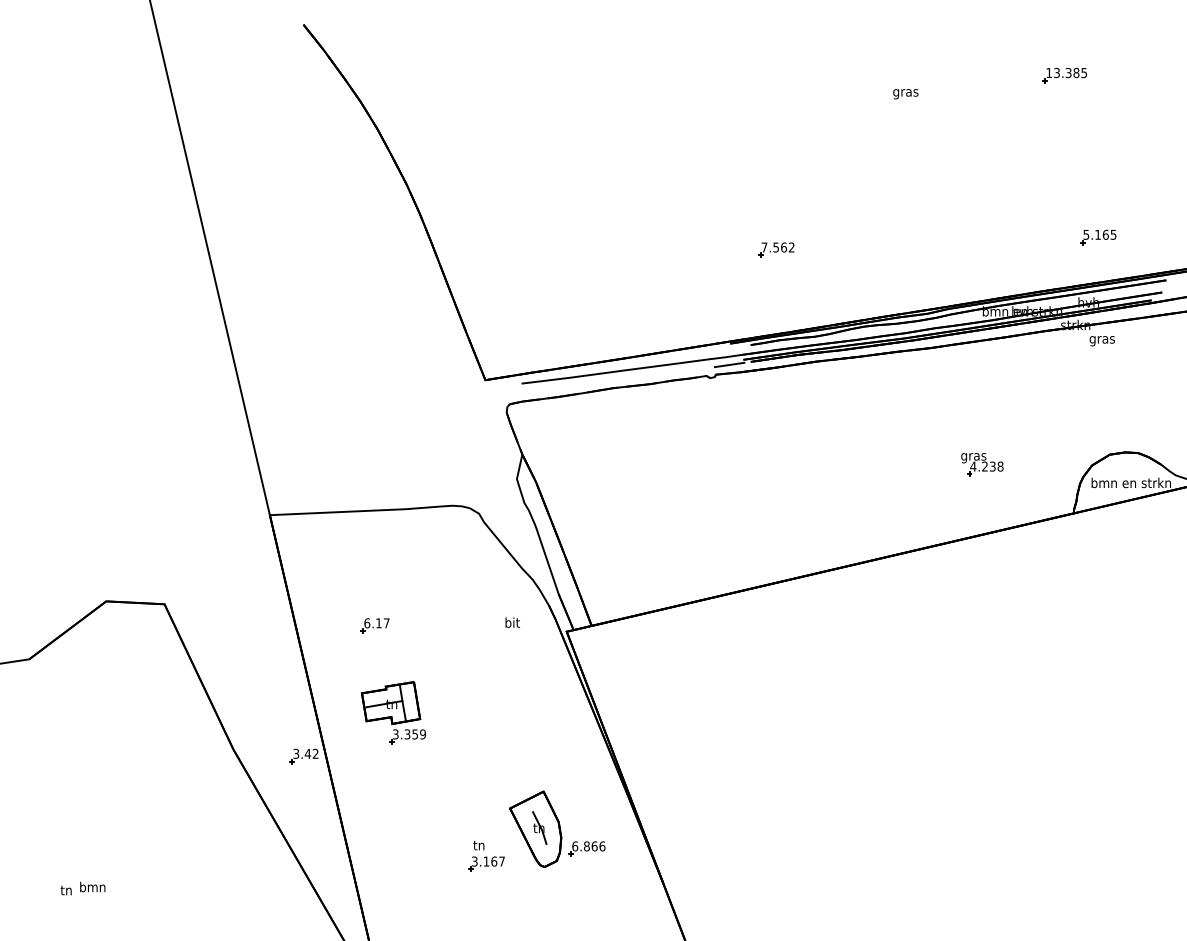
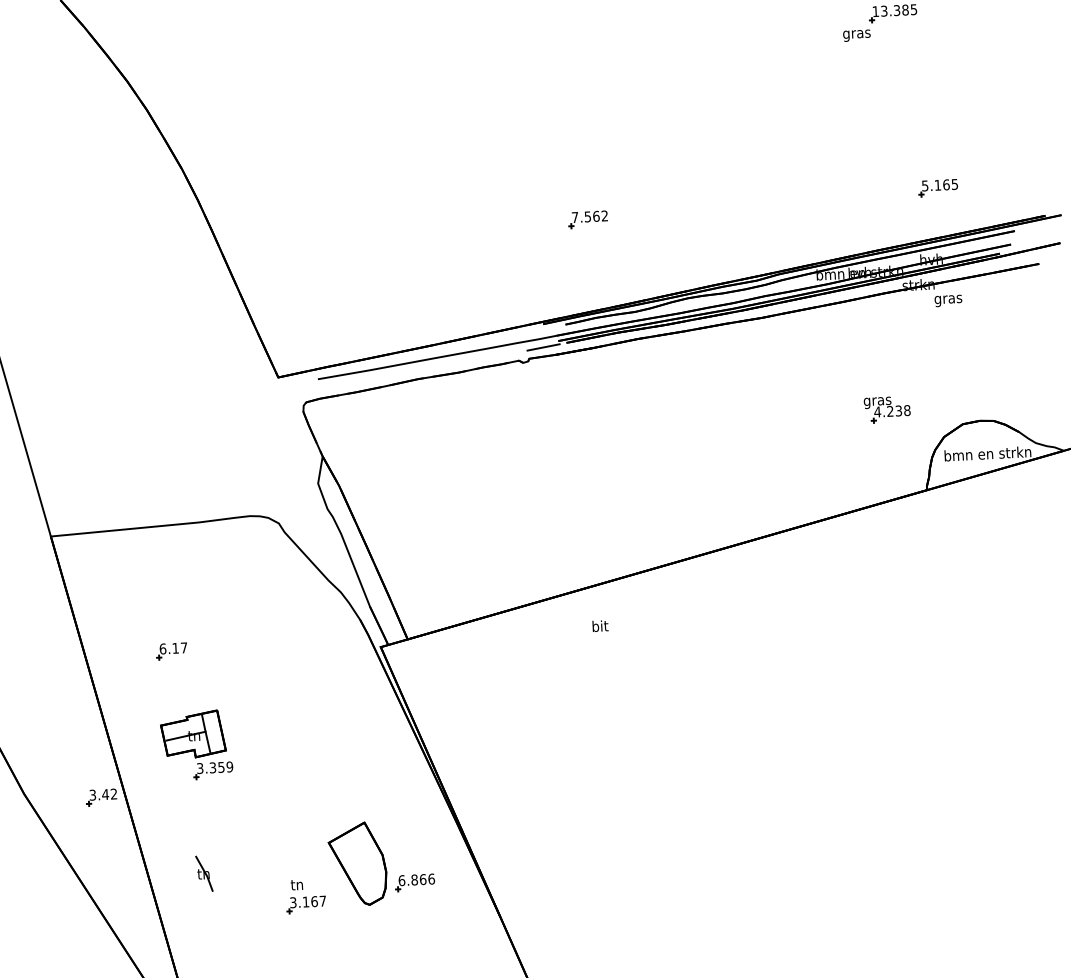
text: (905, 94) -> (856, 36), moved
part: (982, 464) -> (887, 409), moved
text: (512, 622) -> (600, 625), moved
part: (539, 827) -> (204, 873), moved

